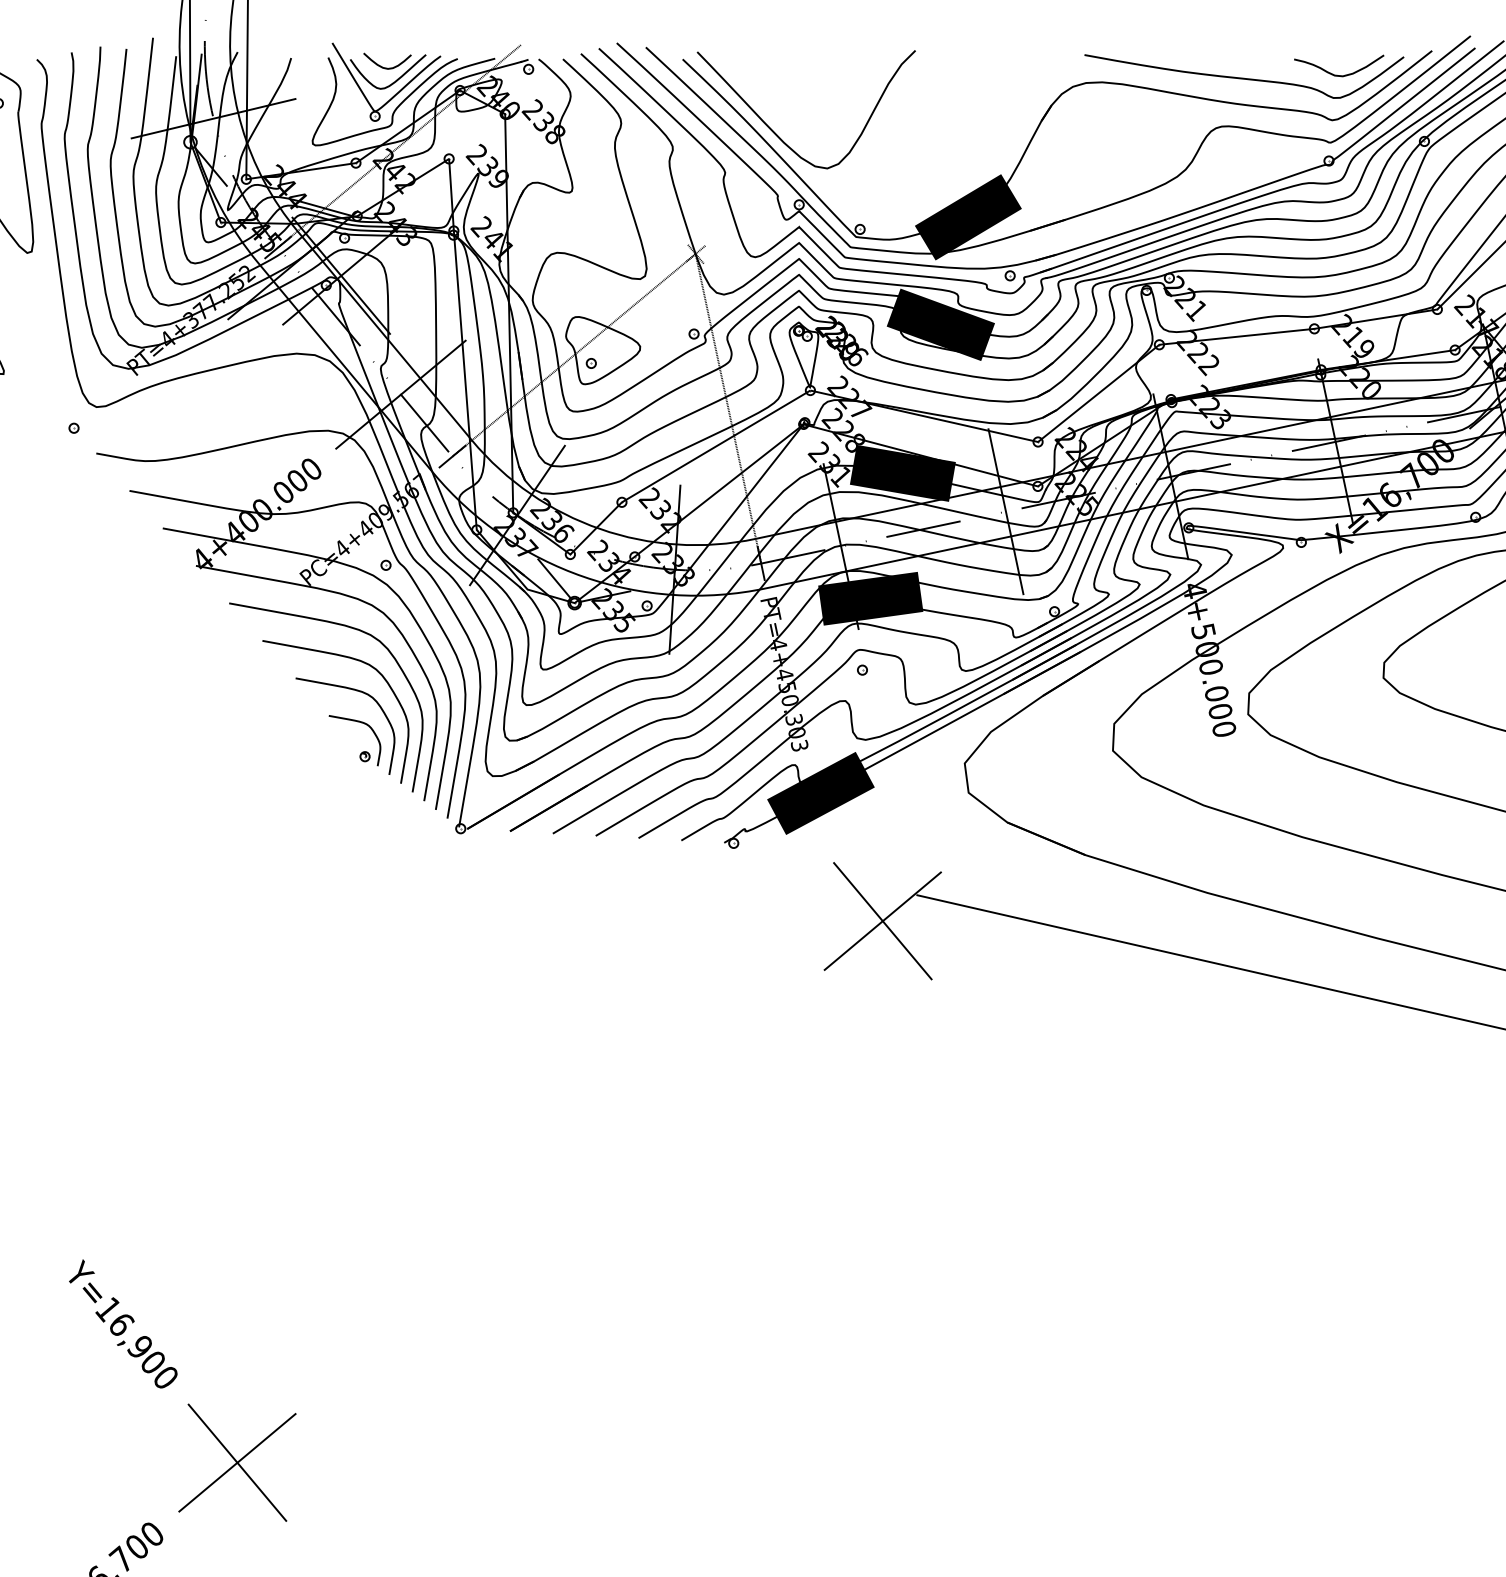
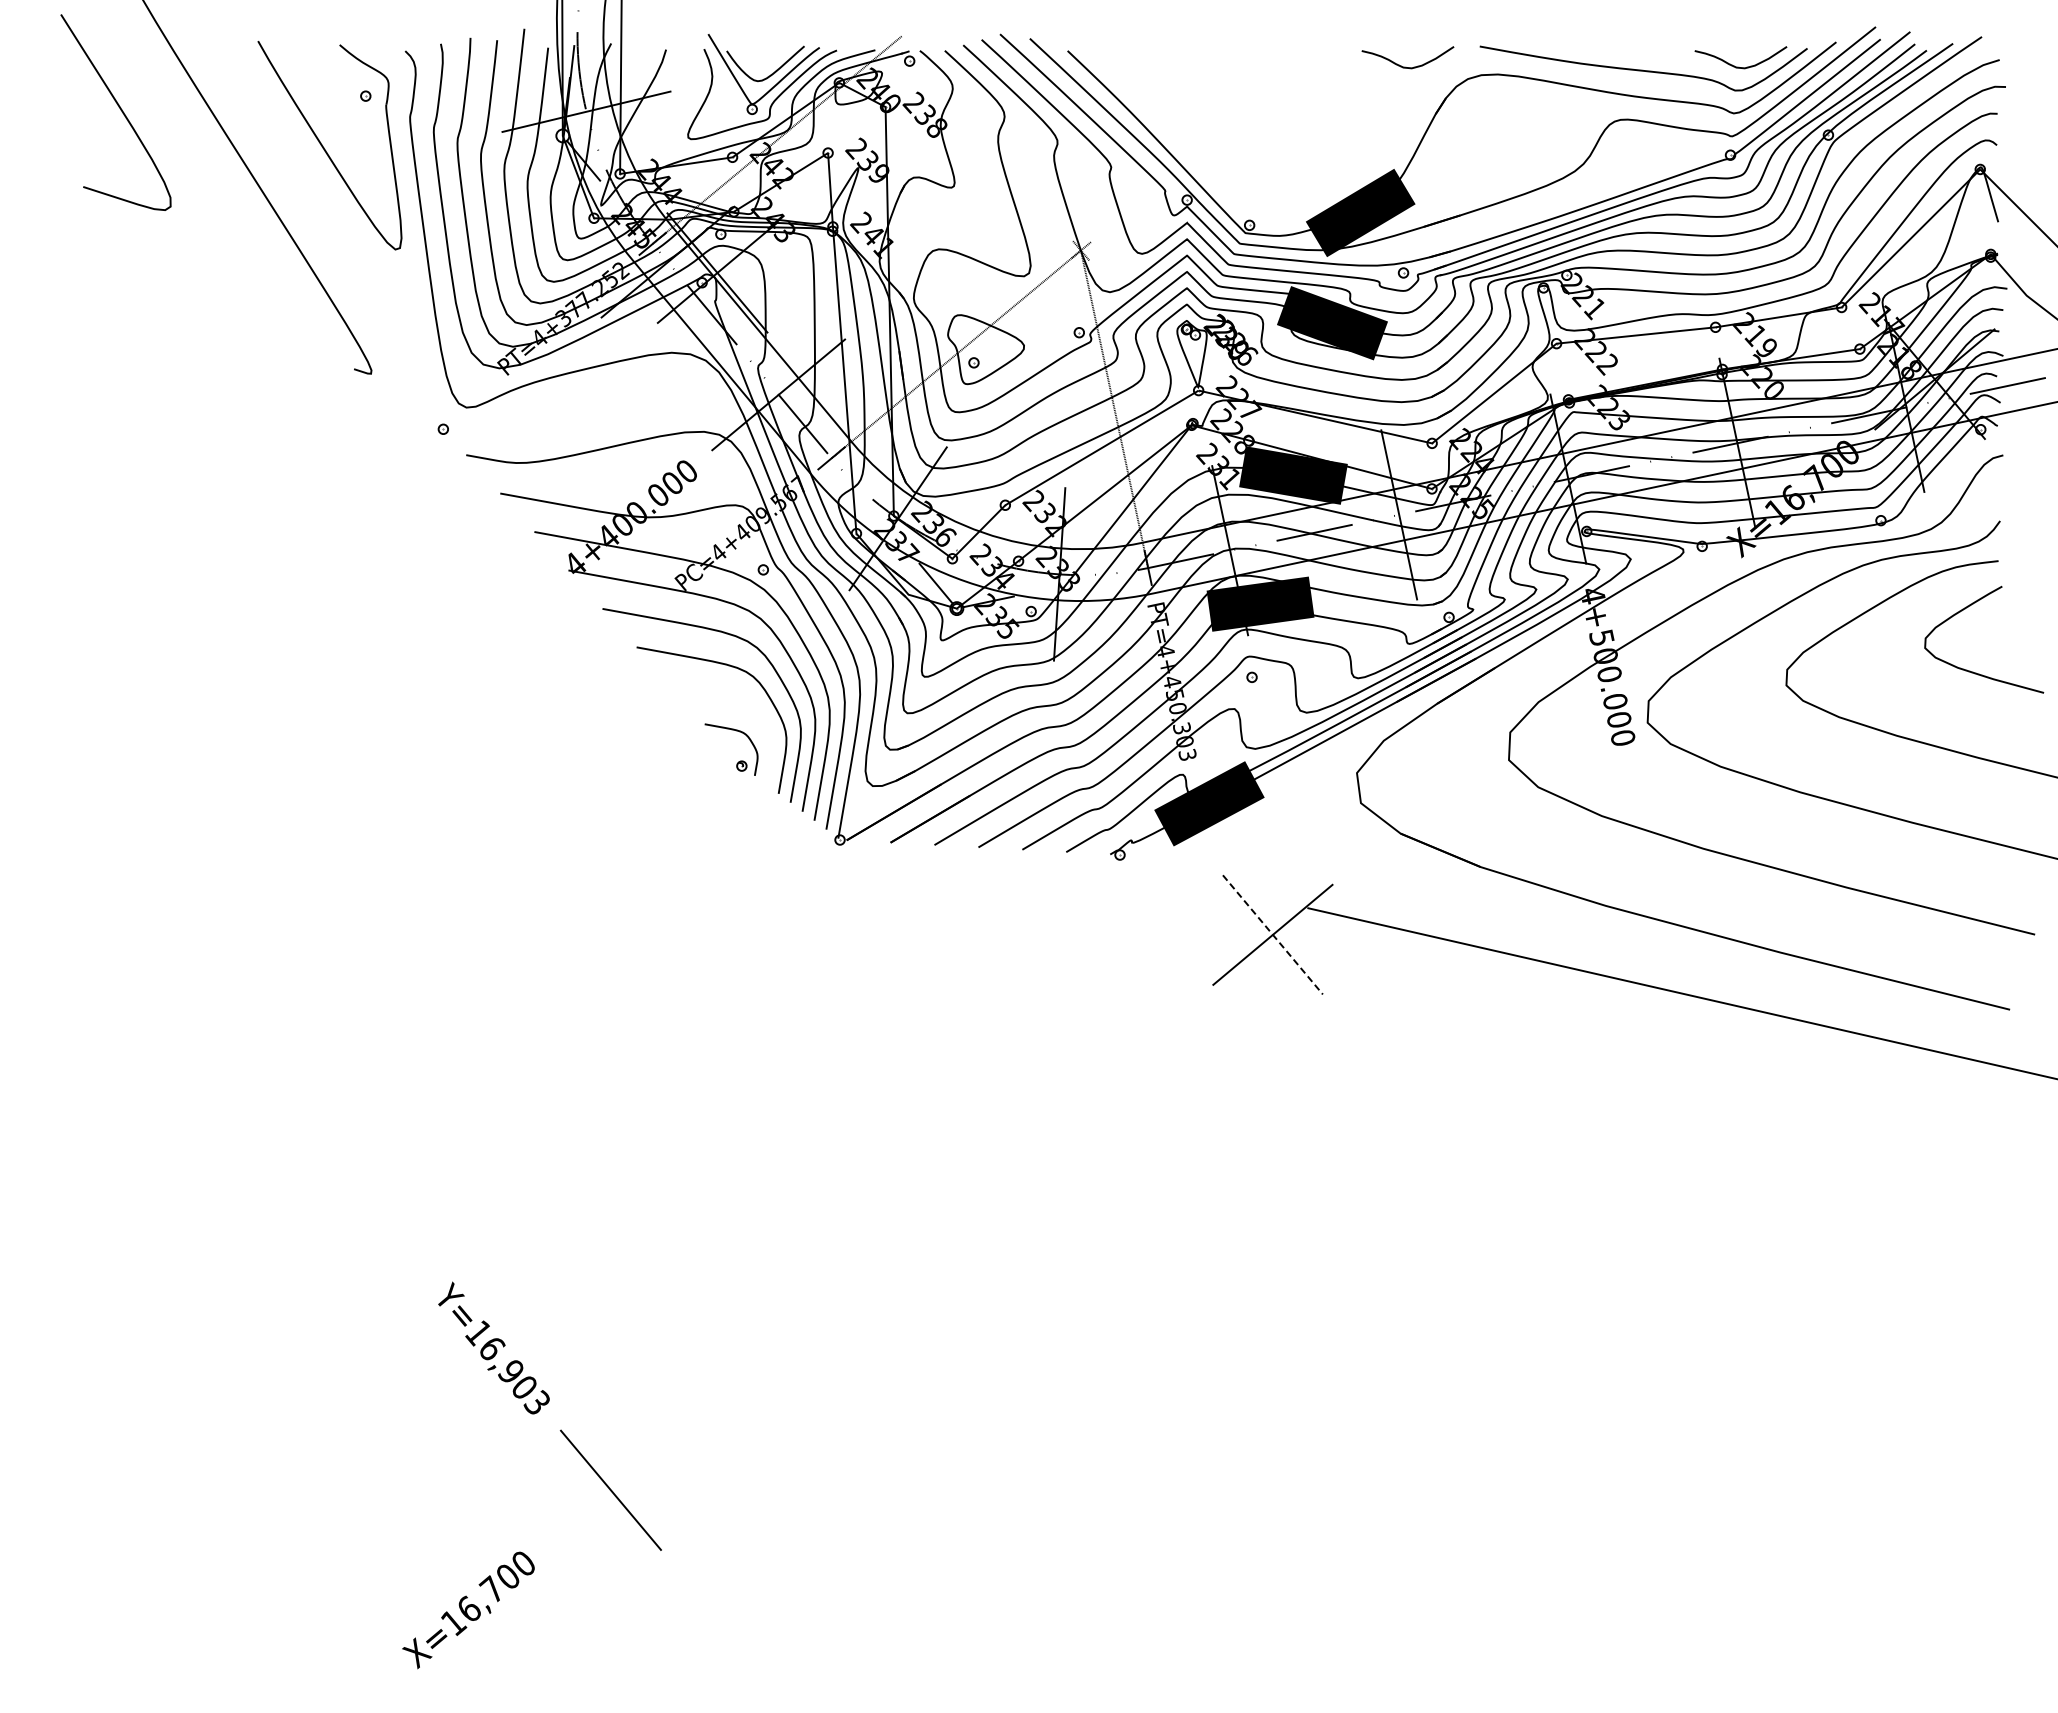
curve: (387, 67) -> (764, 59), removed
curve: (1012, 74) -> (1405, 66), added
curve: (779, 135) -> (1166, 129), removed
curve: (356, 691) -> (733, 699), removed
line: (882, 920) -> (1272, 934), solid -> dashed
text: (164, 1377) -> (536, 1402), Y=16,900 -> Y=16,903
line: (236, 1462) -> (610, 1490), removed

